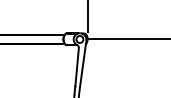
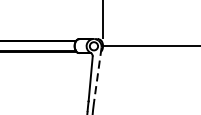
line: (83, 64) -> (98, 75), solid -> dashed

